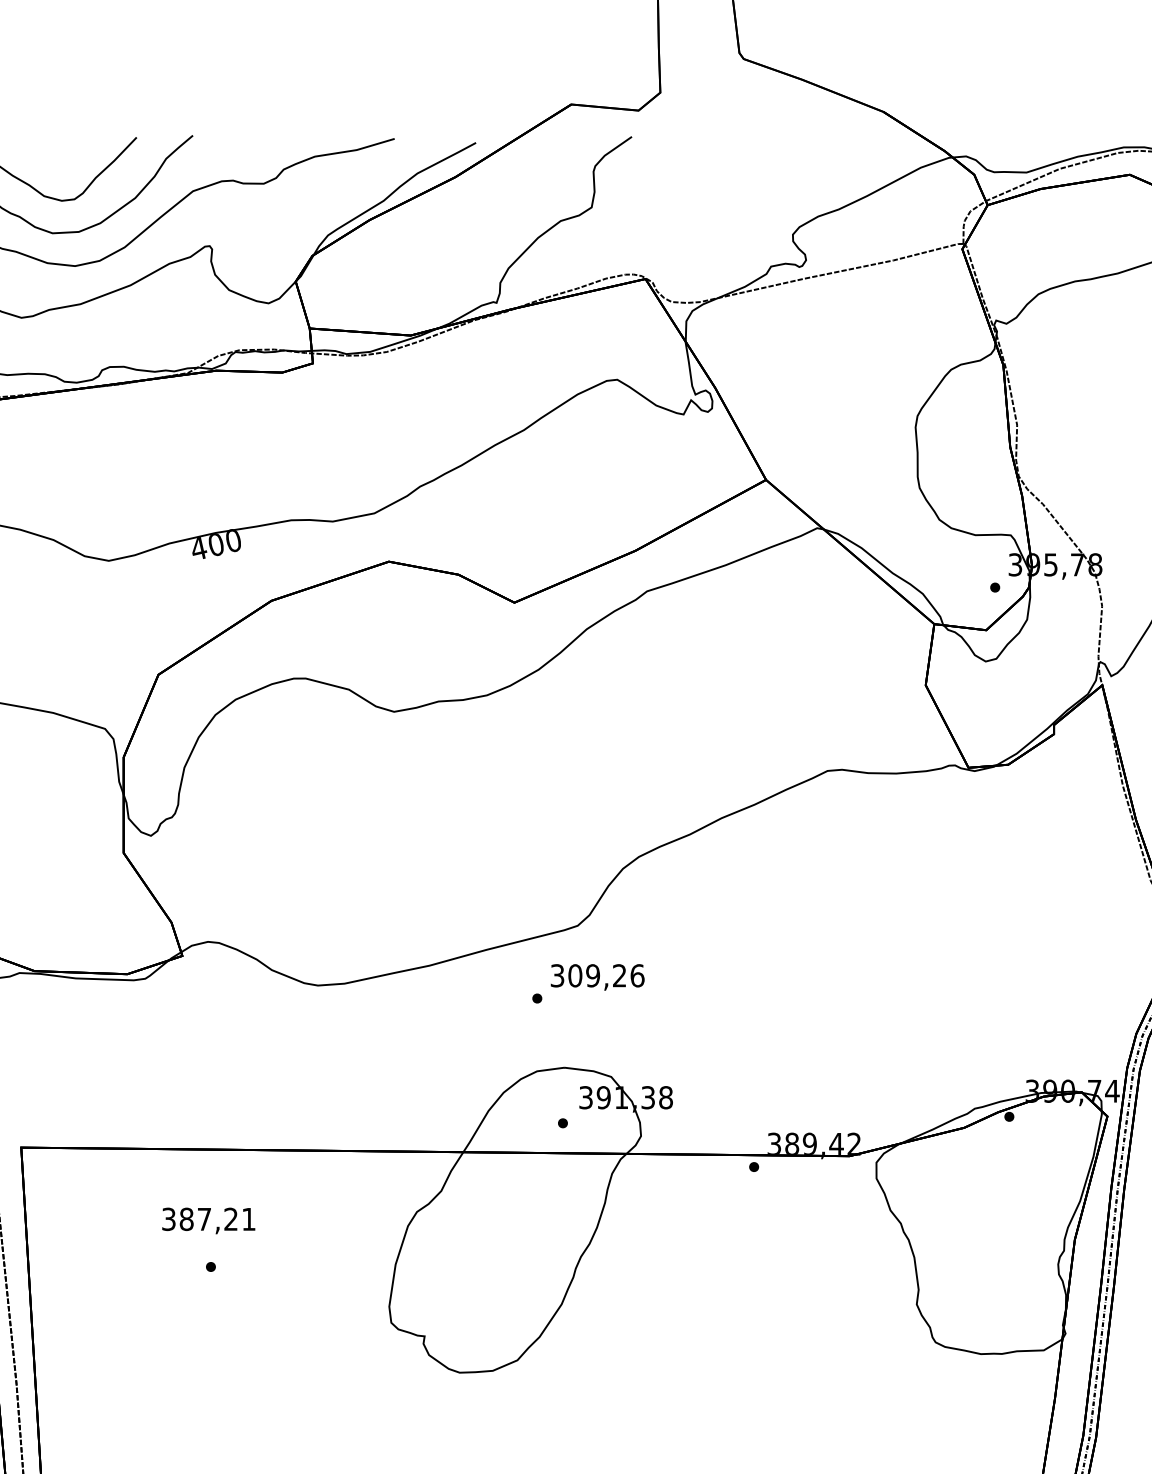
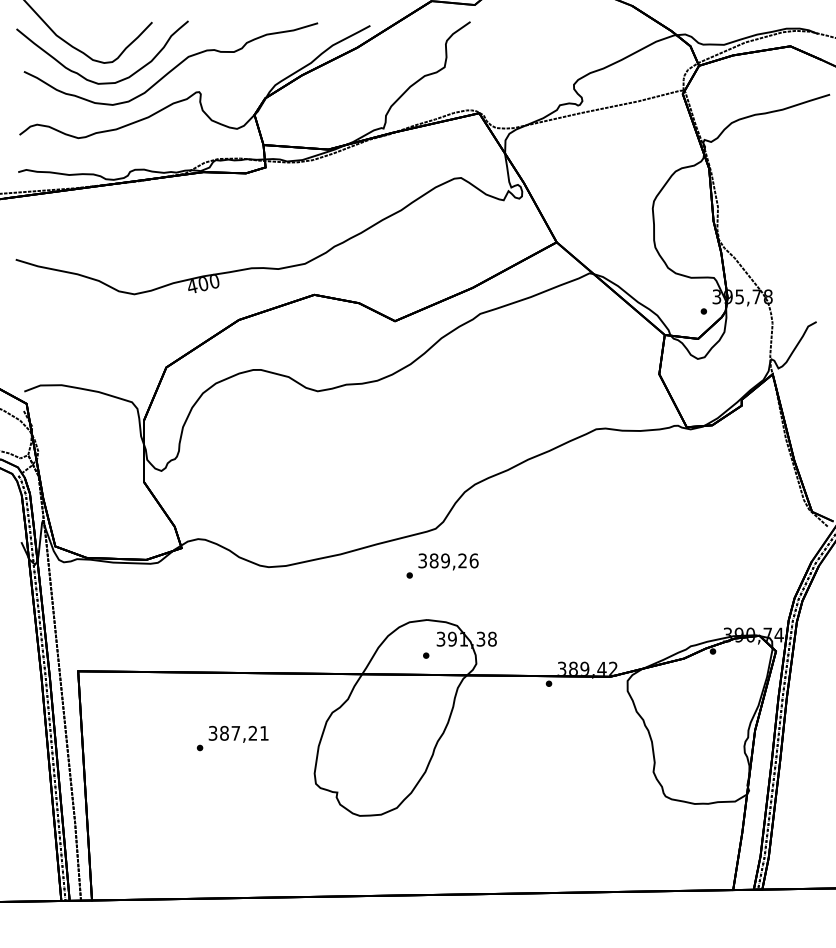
text: (574, 975) -> (433, 560), 309,26 -> 389,26
text: (208, 1219) -> (238, 733), moved

